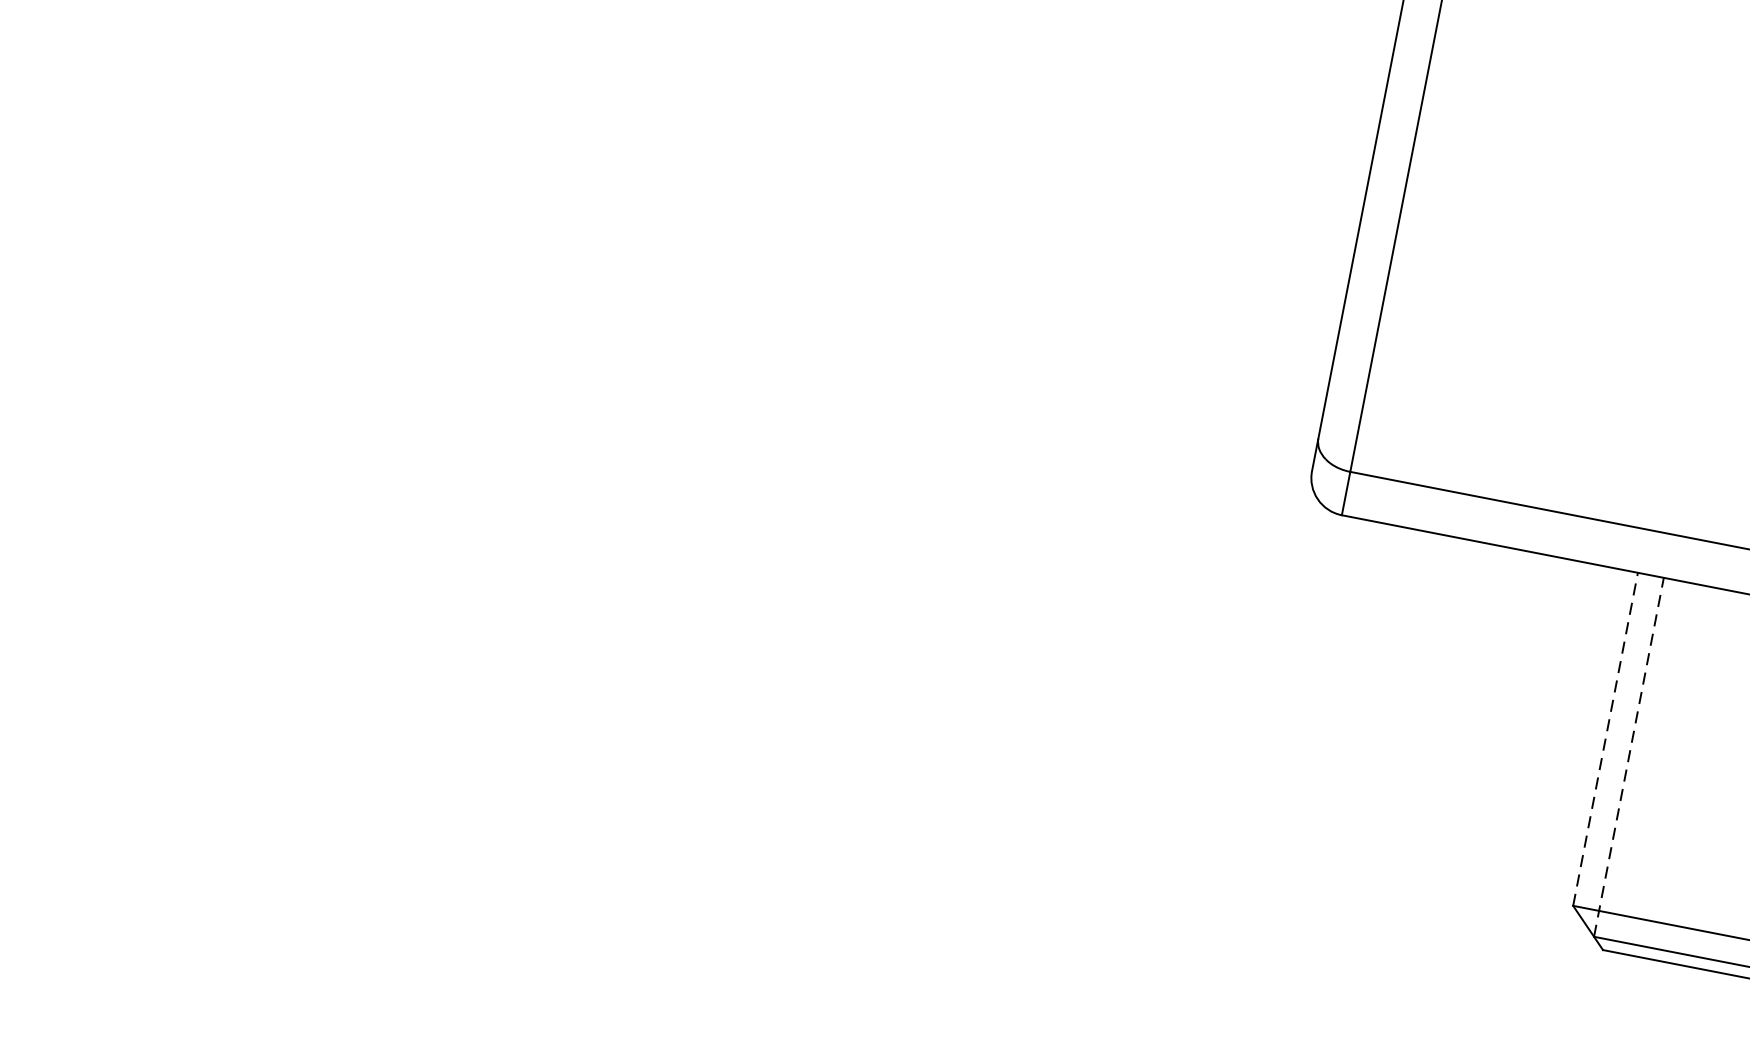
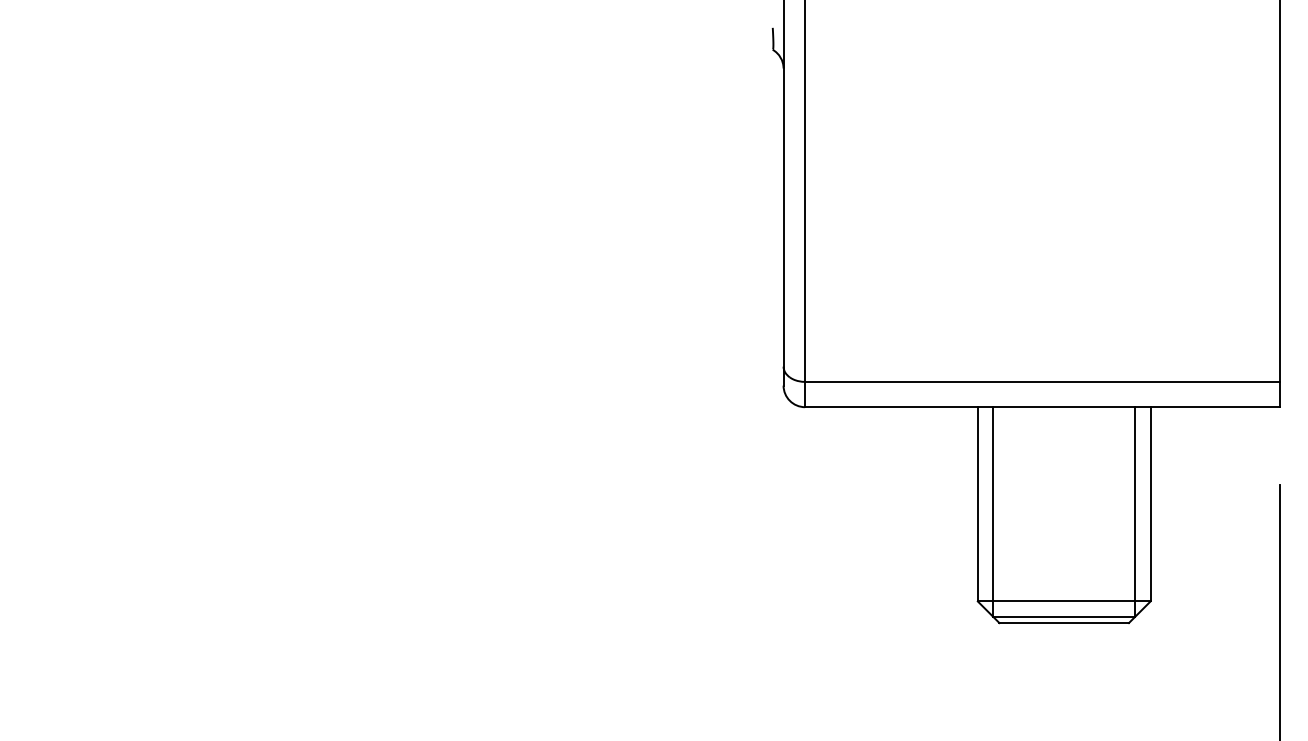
line: (1605, 737) -> (977, 503), dashed -> solid
line: (1628, 756) -> (992, 511), dashed -> solid

